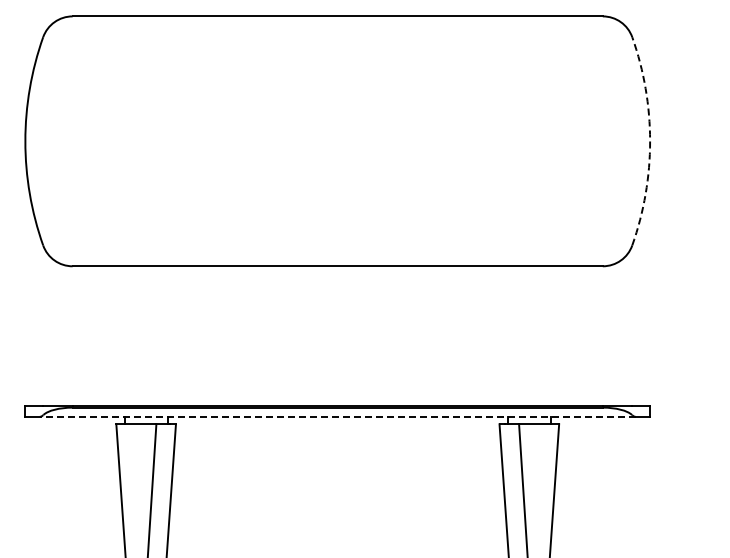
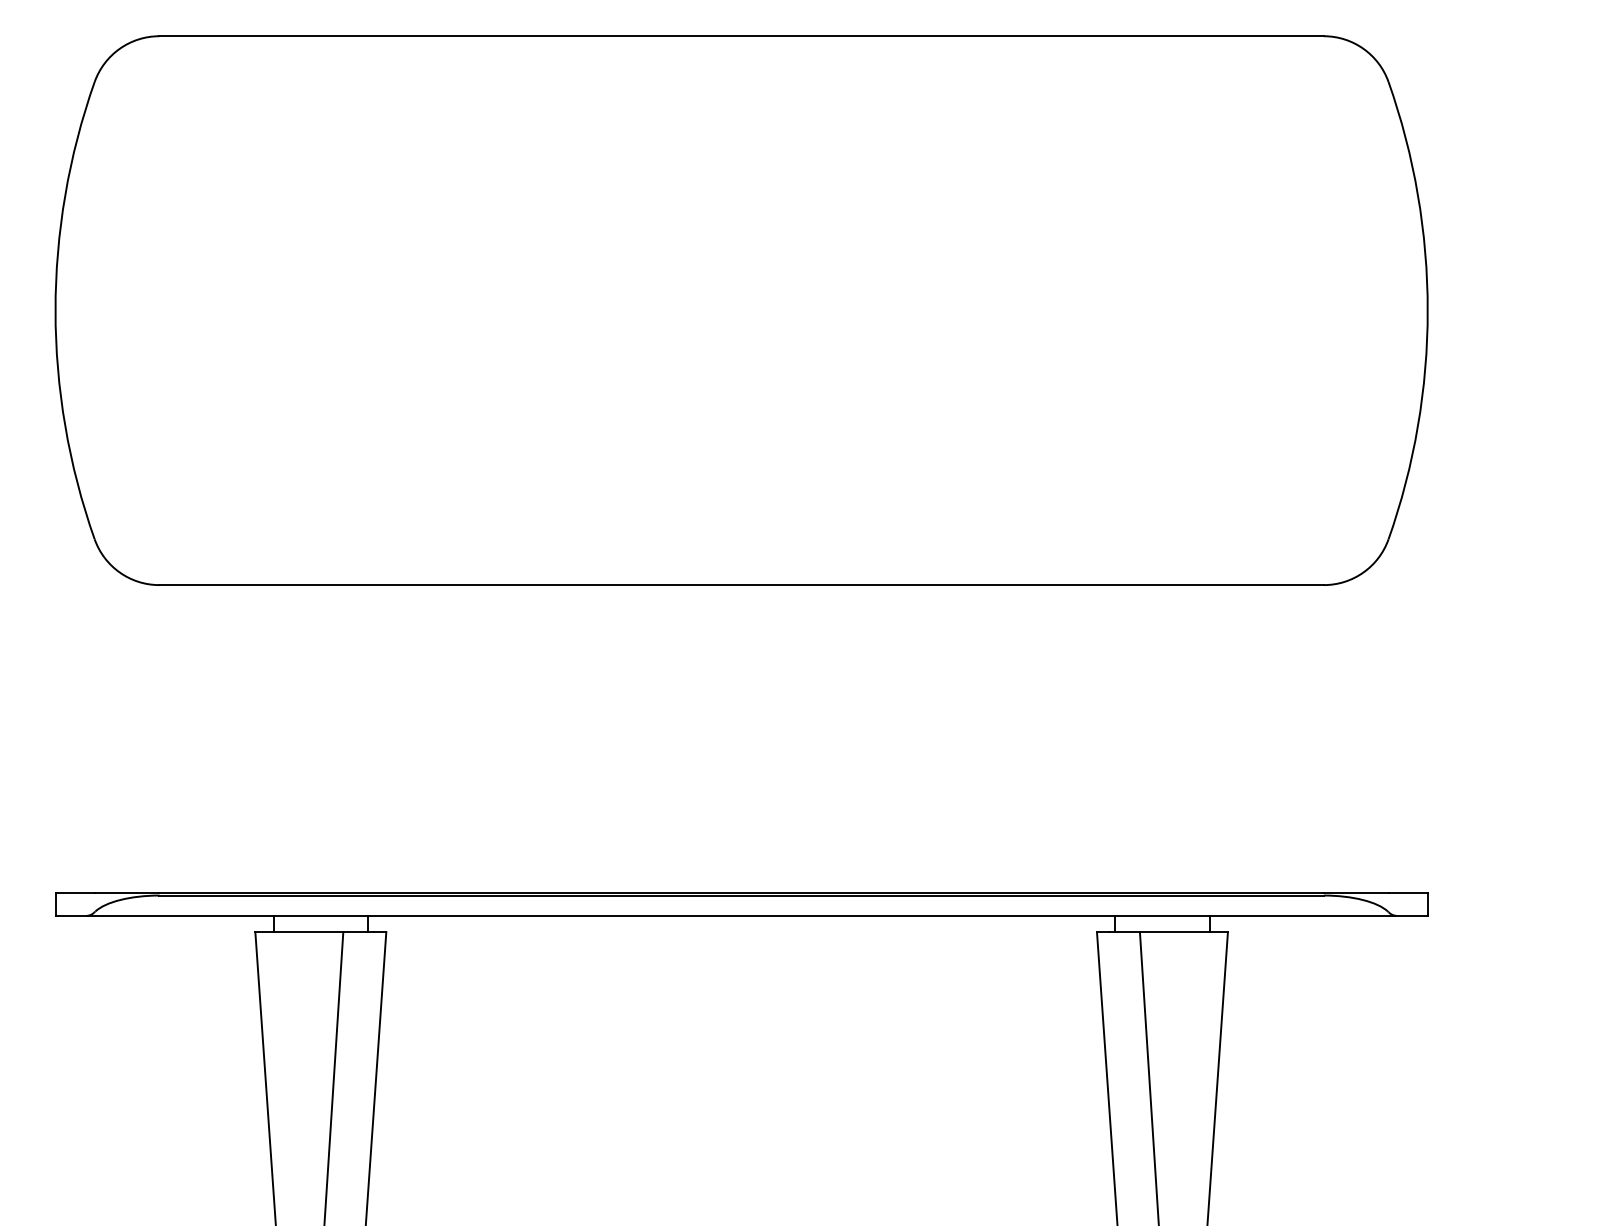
arc: (650, 141) -> (1428, 310), dashed -> solid
line: (337, 416) -> (741, 915), dashed -> solid

